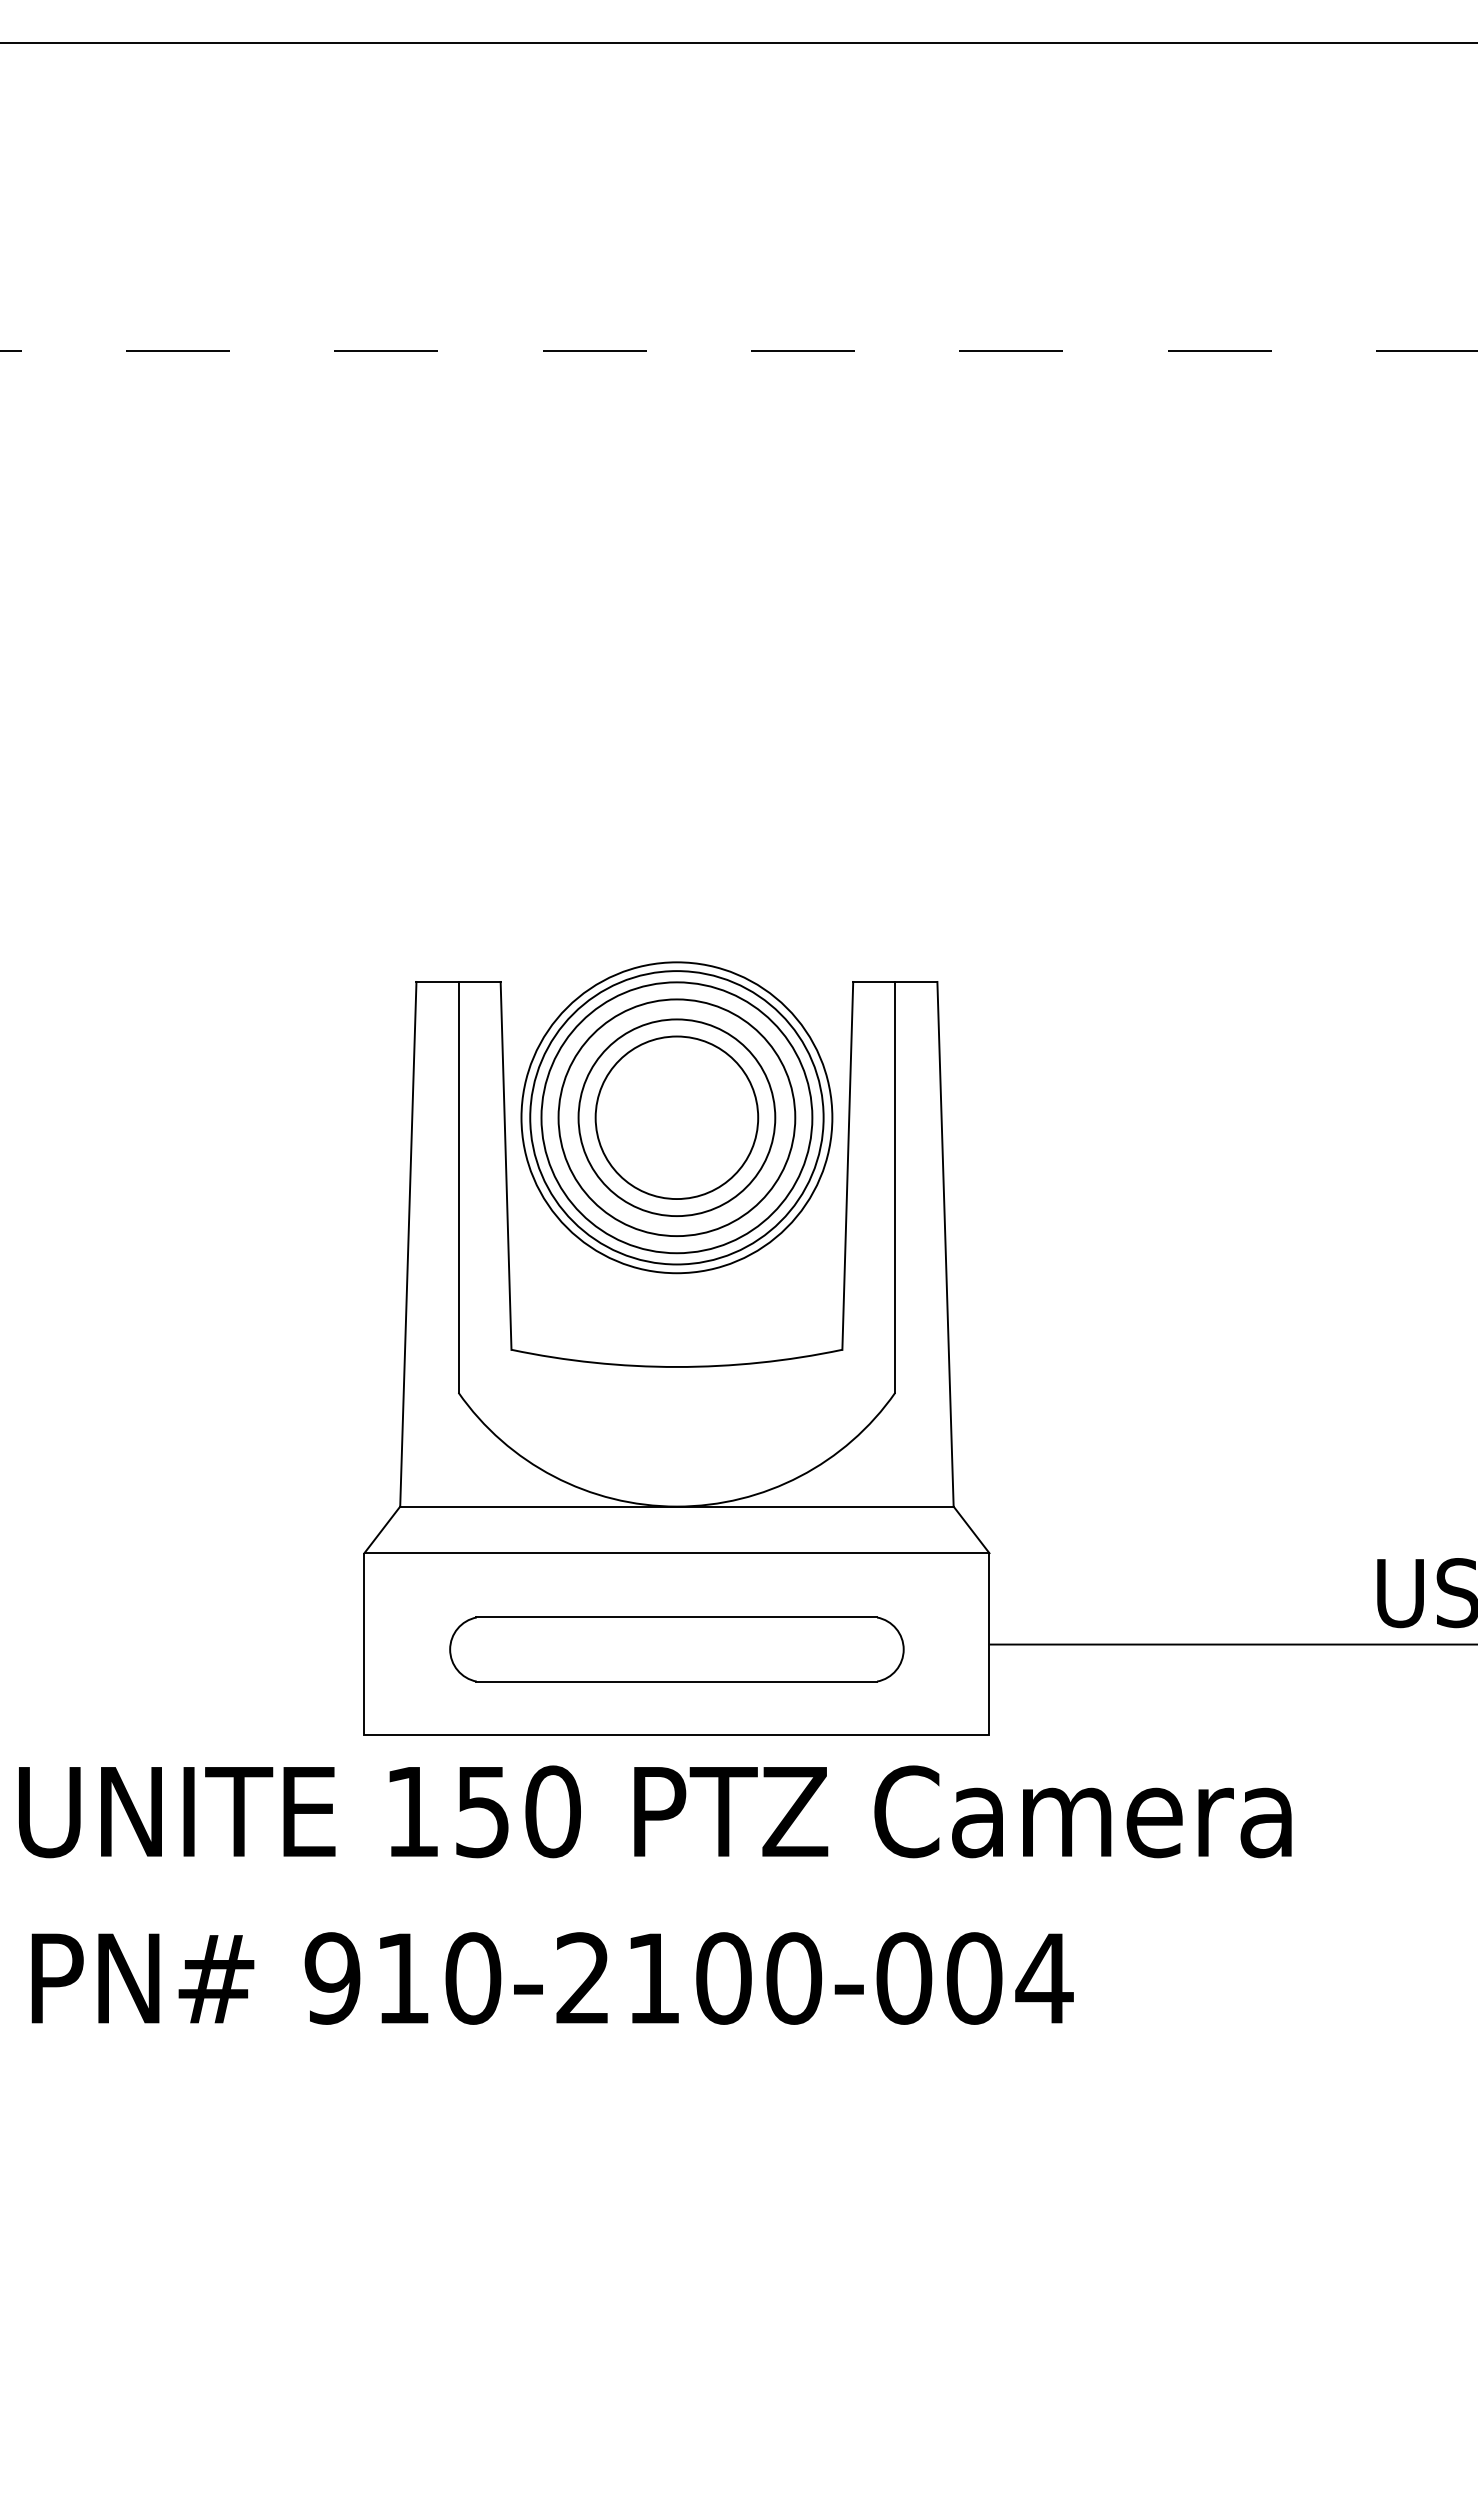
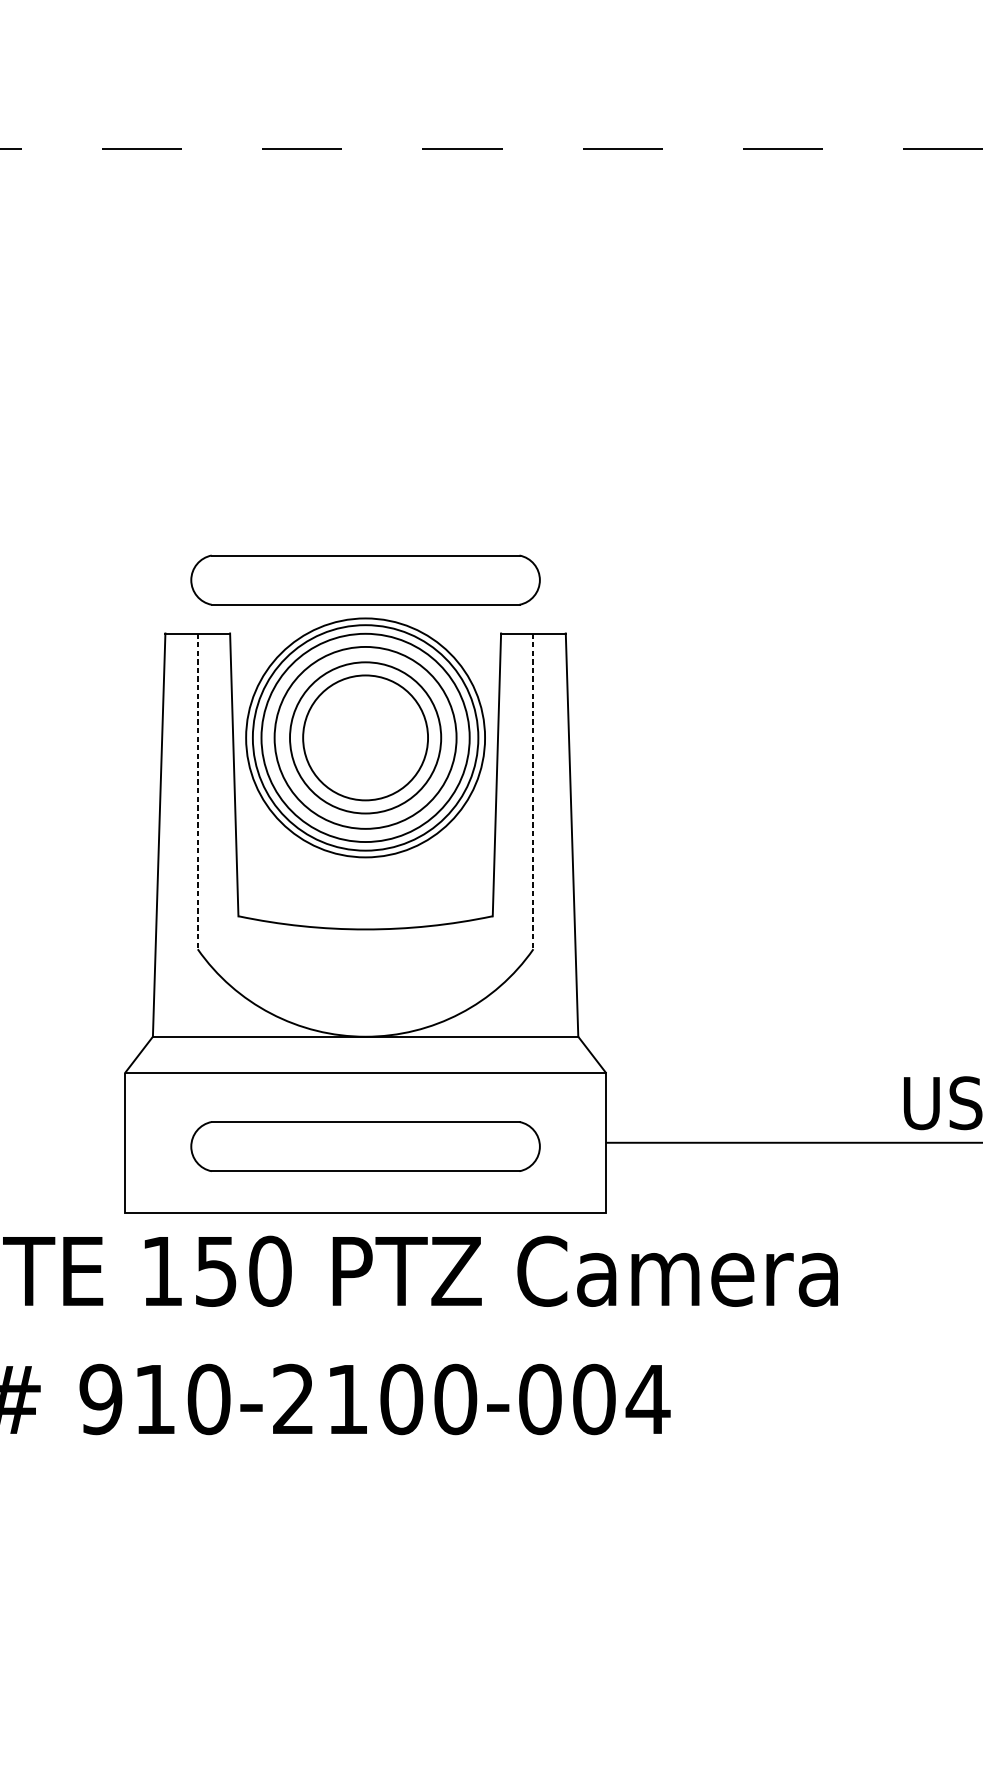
part: (676, 912) -> (365, 580), added
line: (458, 1187) -> (197, 791), solid -> dashed
line: (895, 1187) -> (533, 791), solid -> dashed

